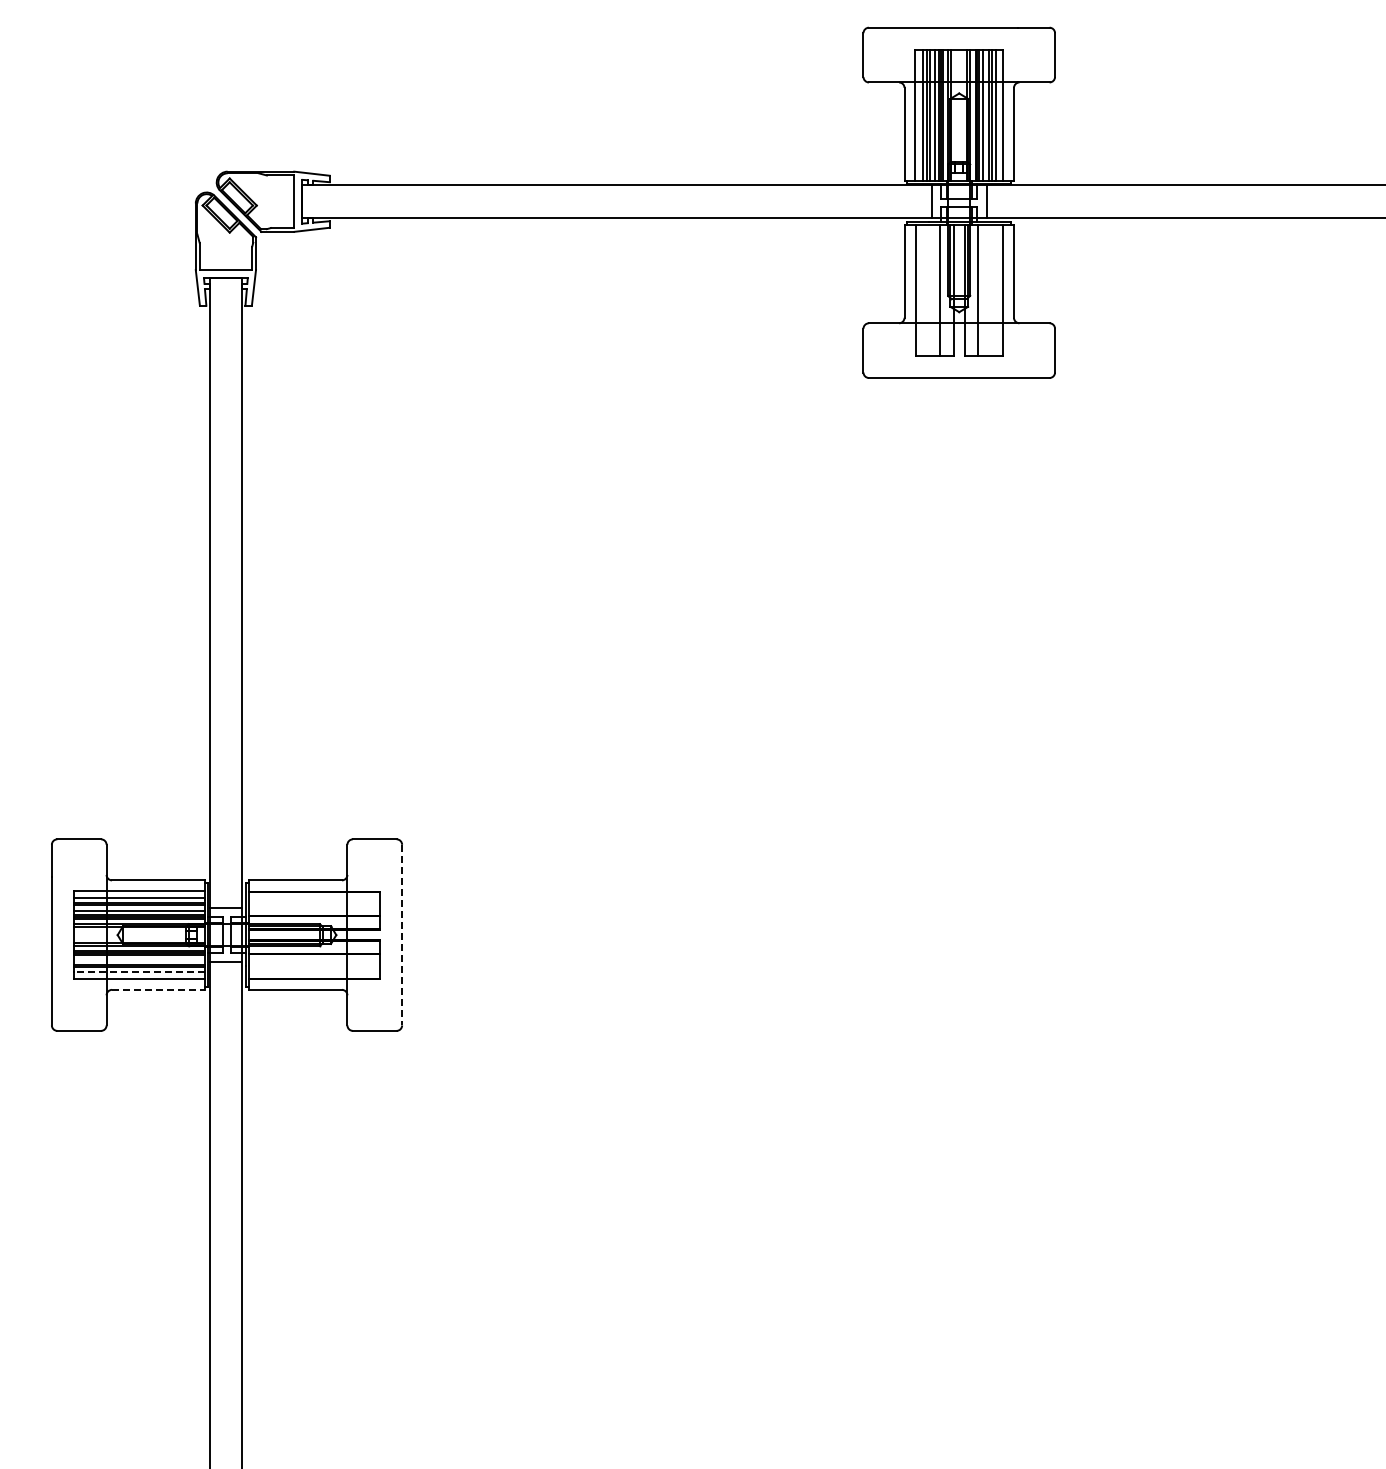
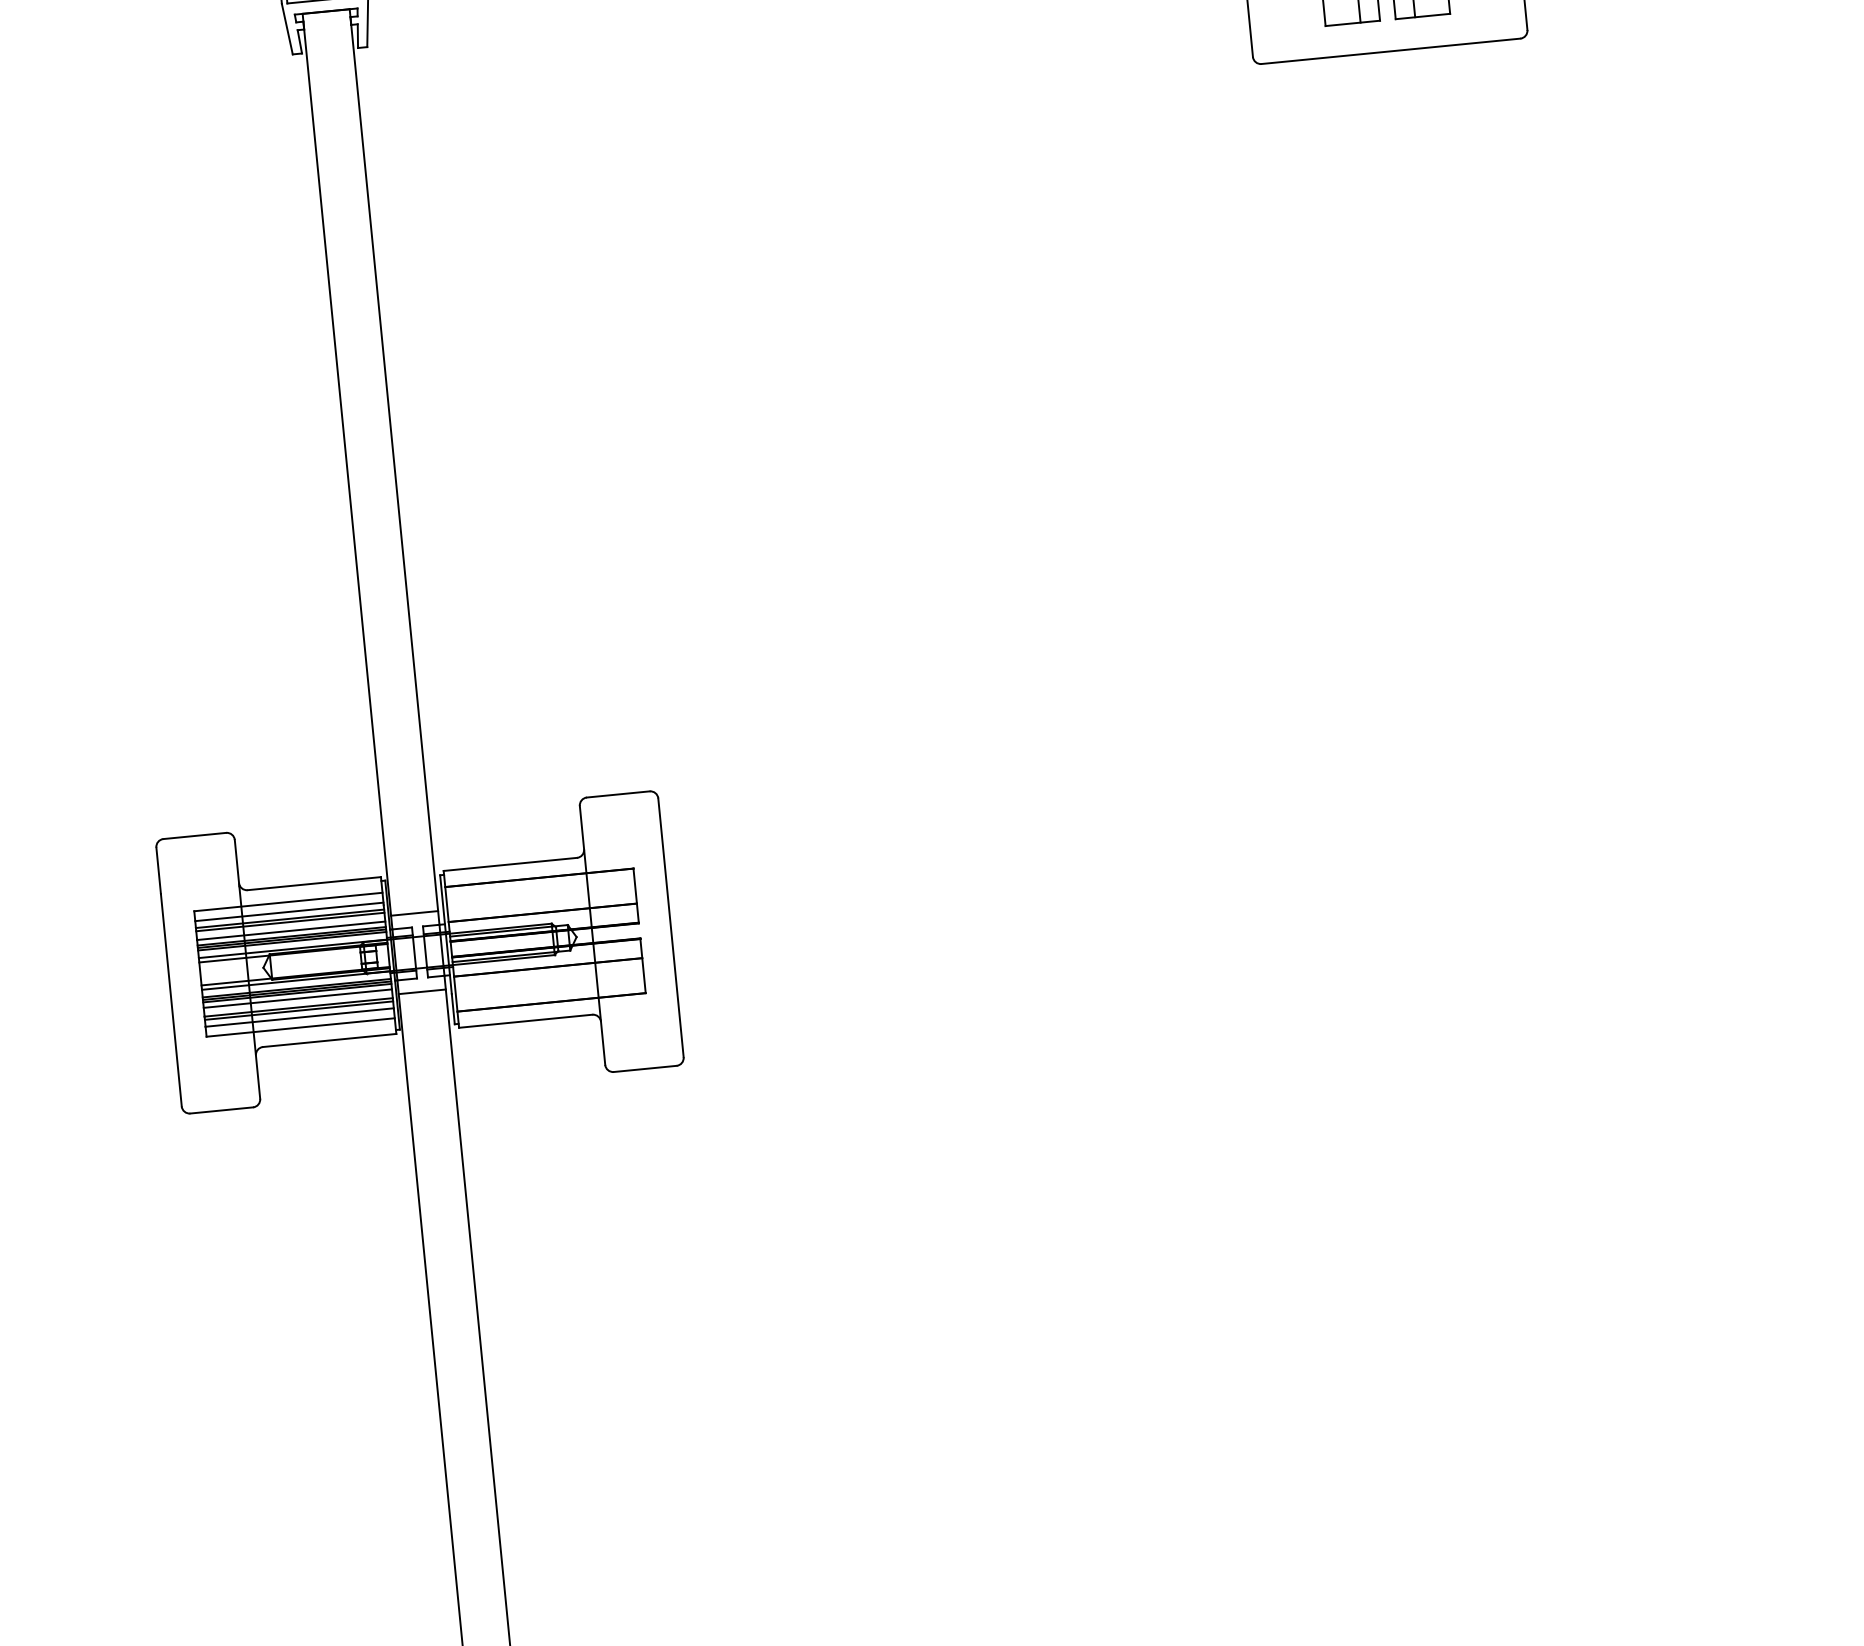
line: (402, 935) -> (671, 928), dashed -> solid
line: (139, 958) -> (297, 998), added
line: (139, 971) -> (299, 1016), dashed -> solid
line: (158, 989) -> (329, 1040), dashed -> solid

